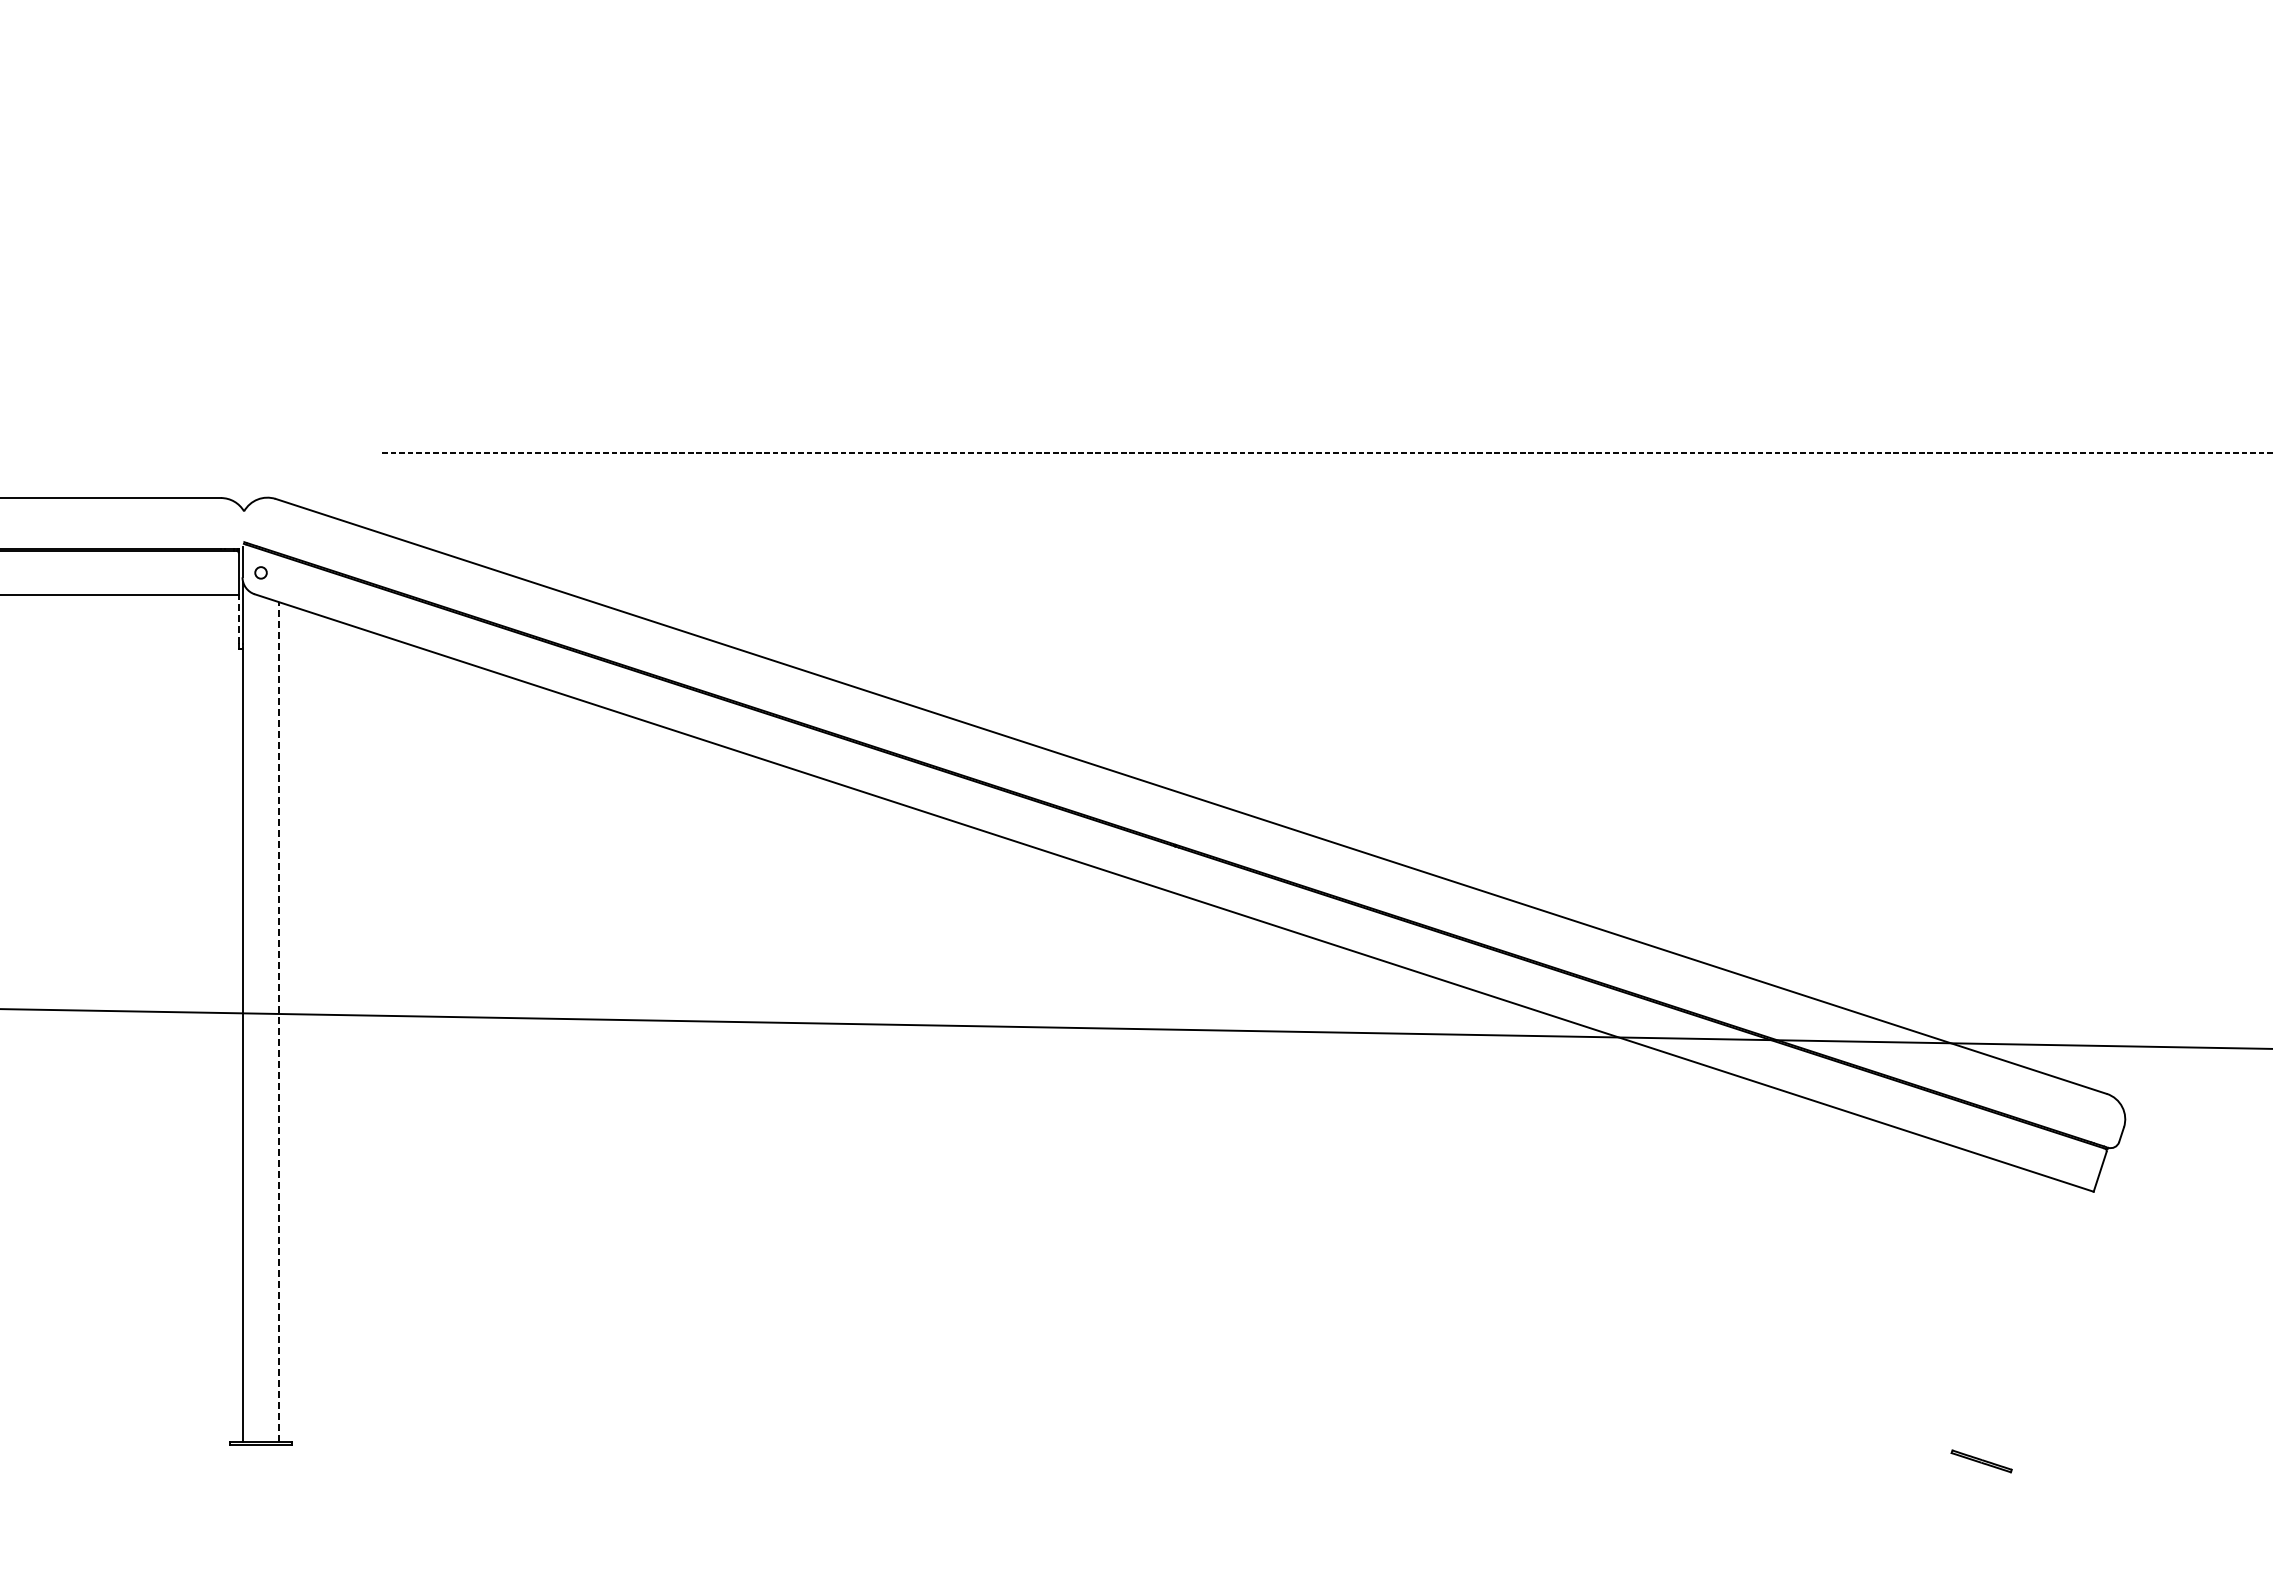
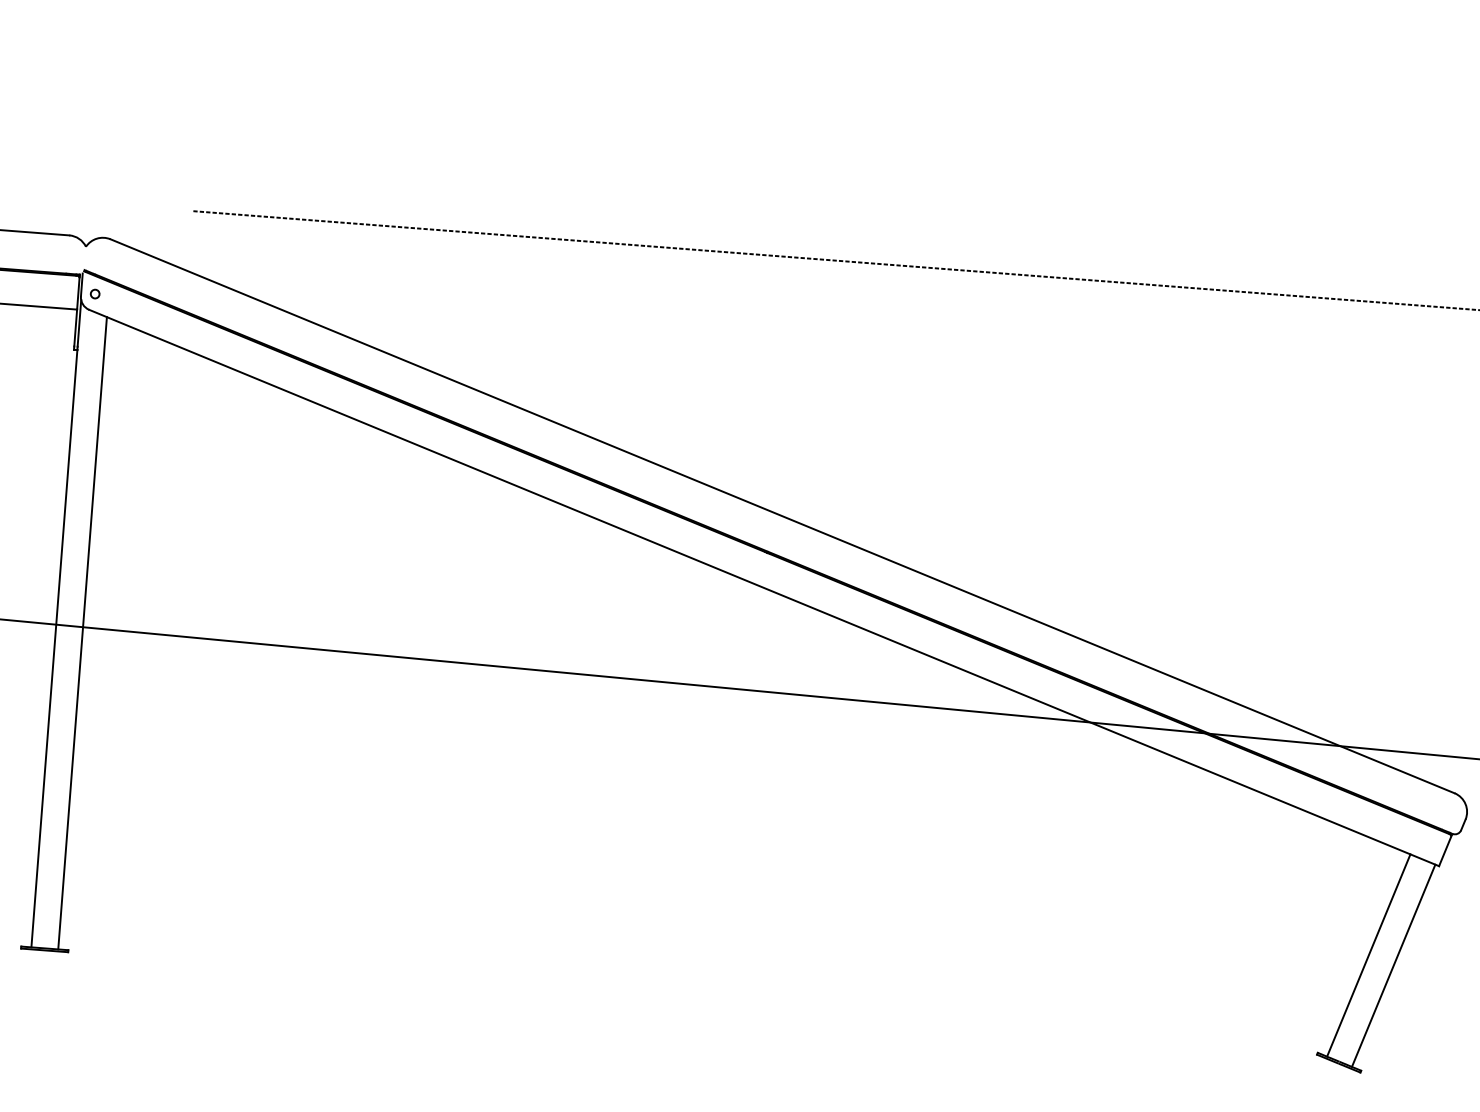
line: (238, 619) -> (75, 327), dashed -> solid
line: (278, 1022) -> (82, 633), dashed -> solid
line: (2009, 1316) -> (1368, 955), added
line: (2043, 1327) -> (1393, 965), added

